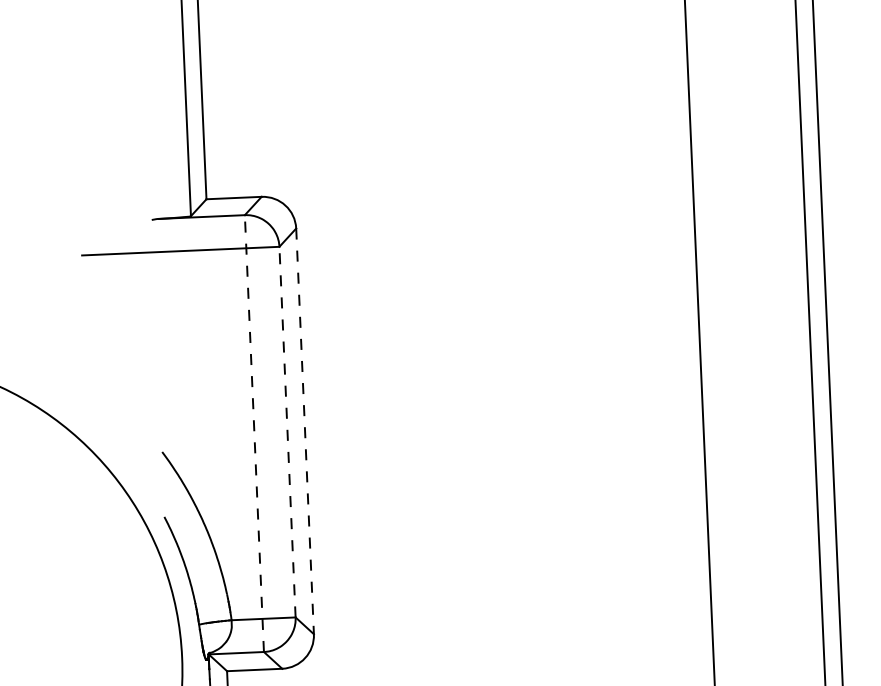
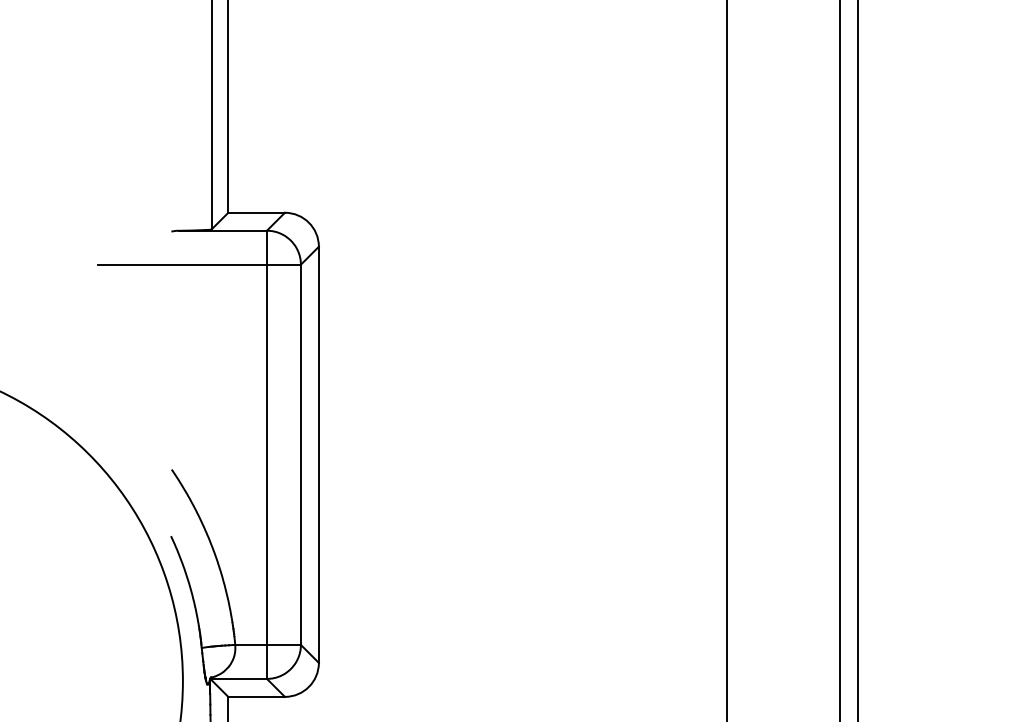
line: (287, 431) -> (300, 454), dashed -> solid
line: (304, 432) -> (318, 455), dashed -> solid
line: (253, 433) -> (266, 454), dashed -> solid

